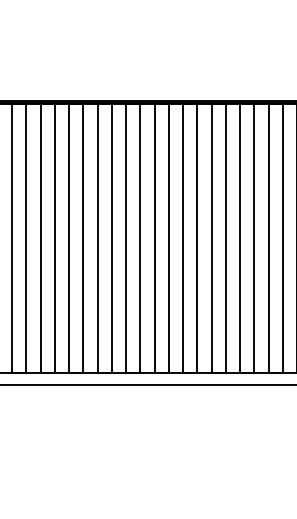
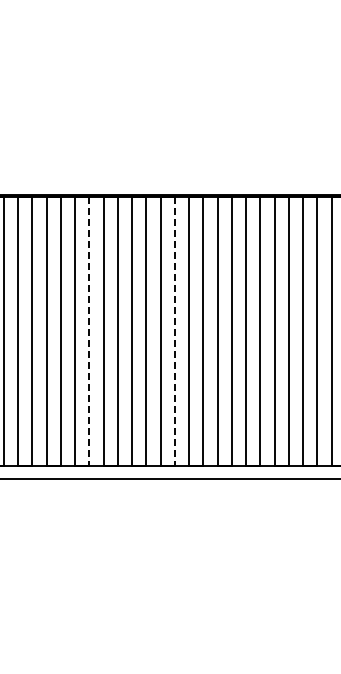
line: (112, 237) -> (89, 331), solid -> dashed
line: (197, 237) -> (174, 331), solid -> dashed

